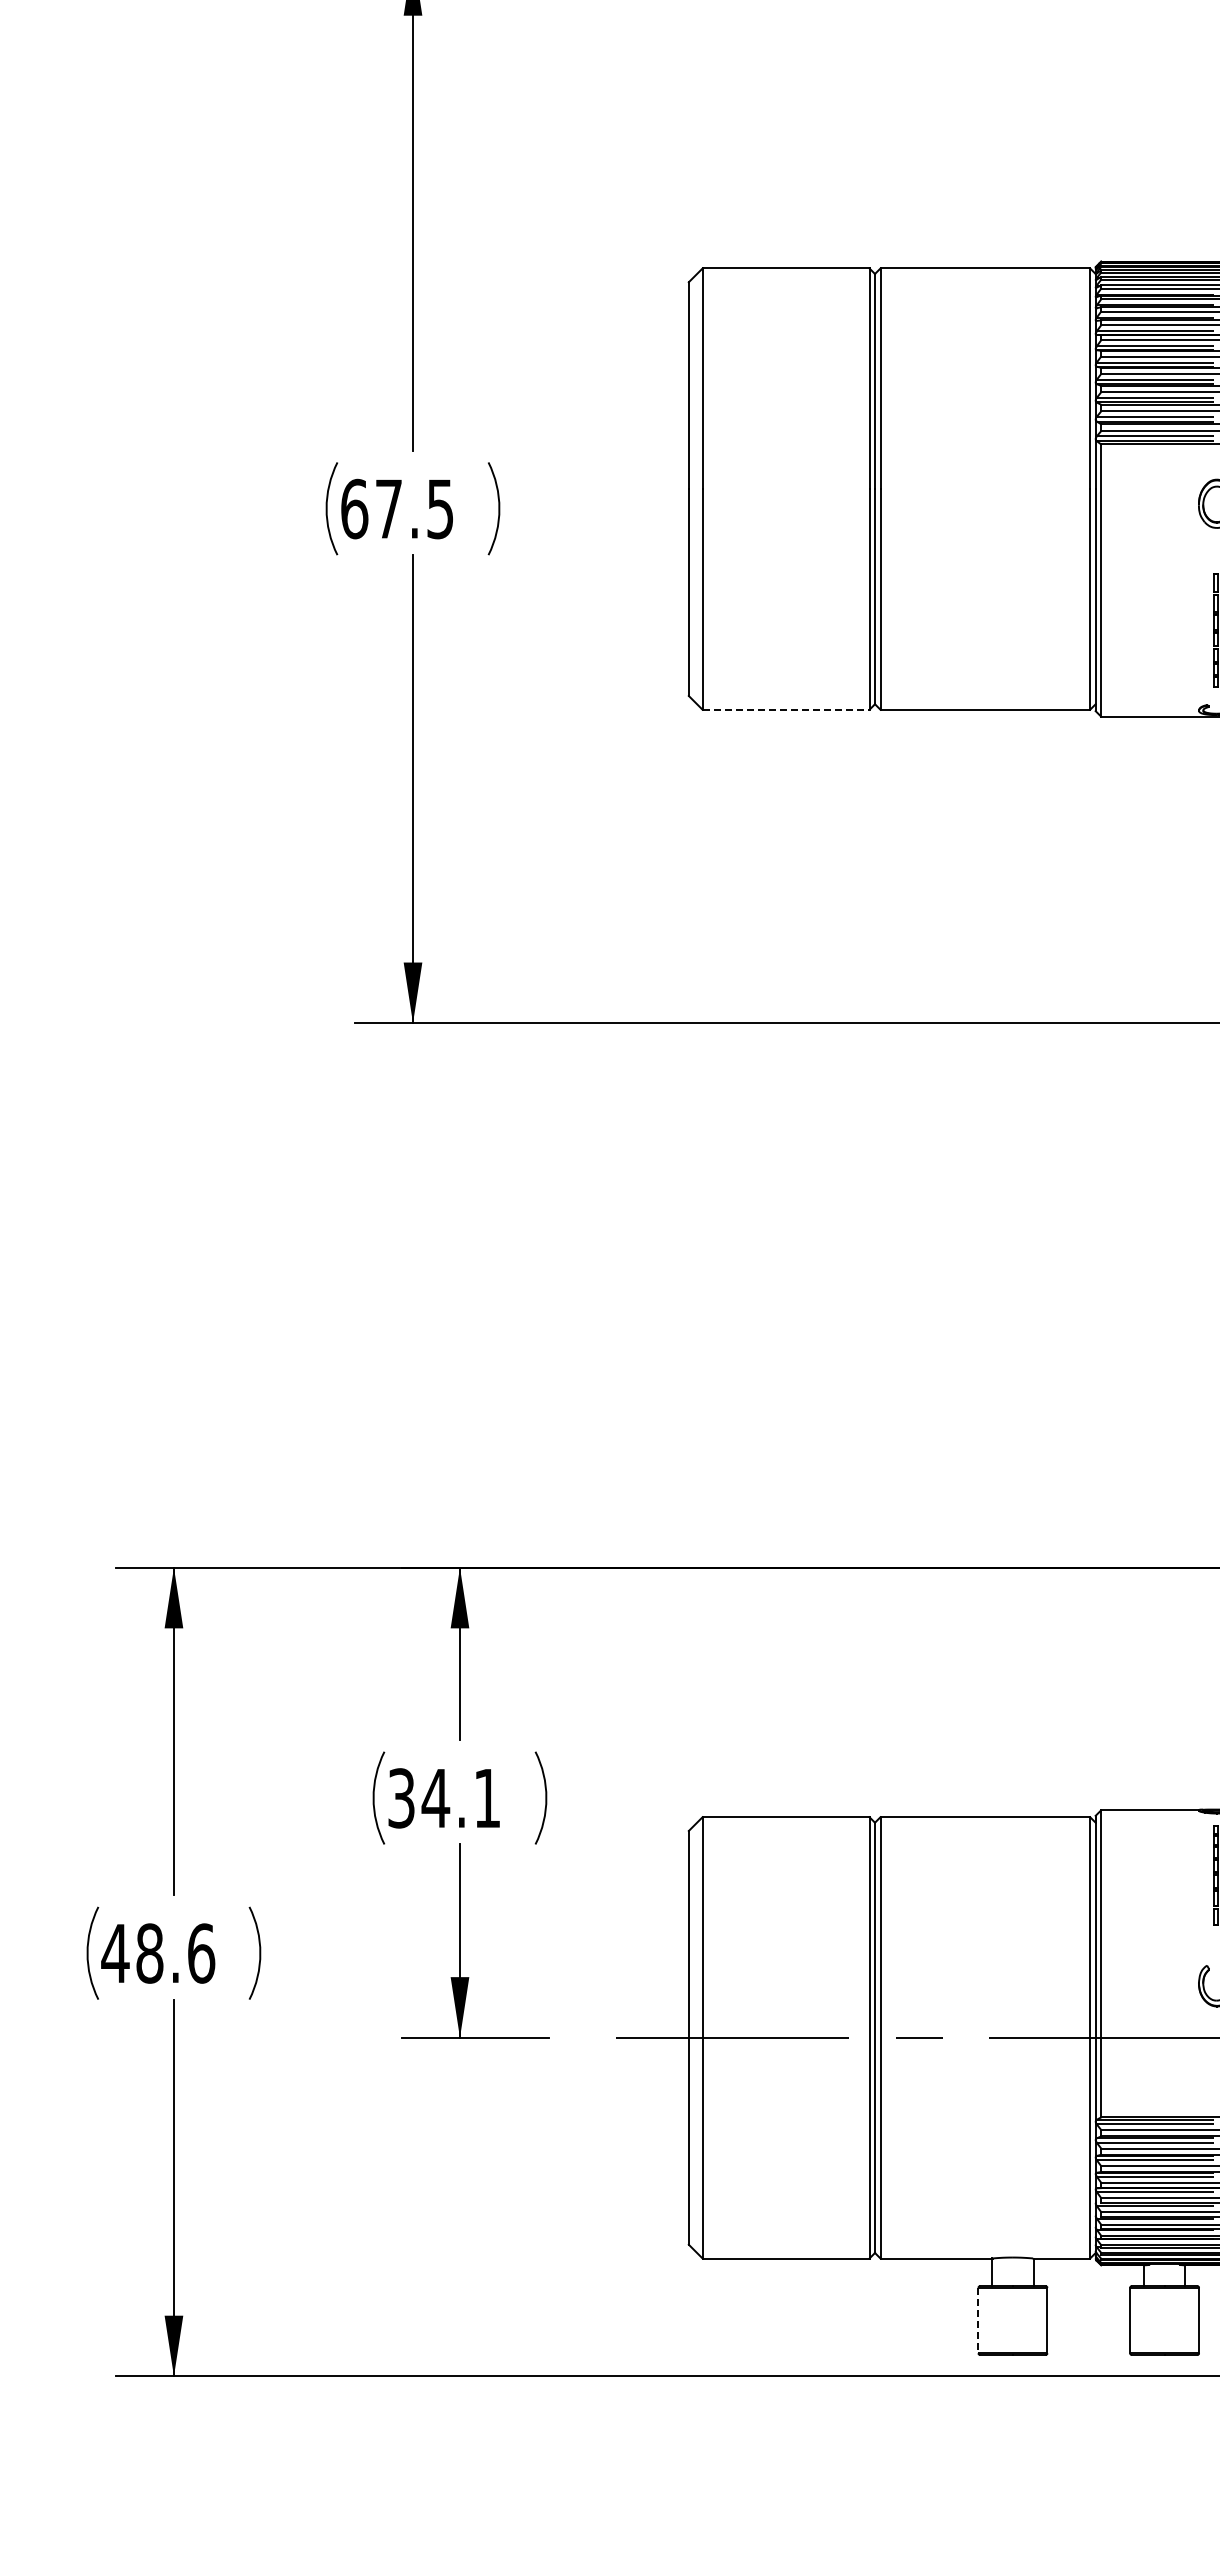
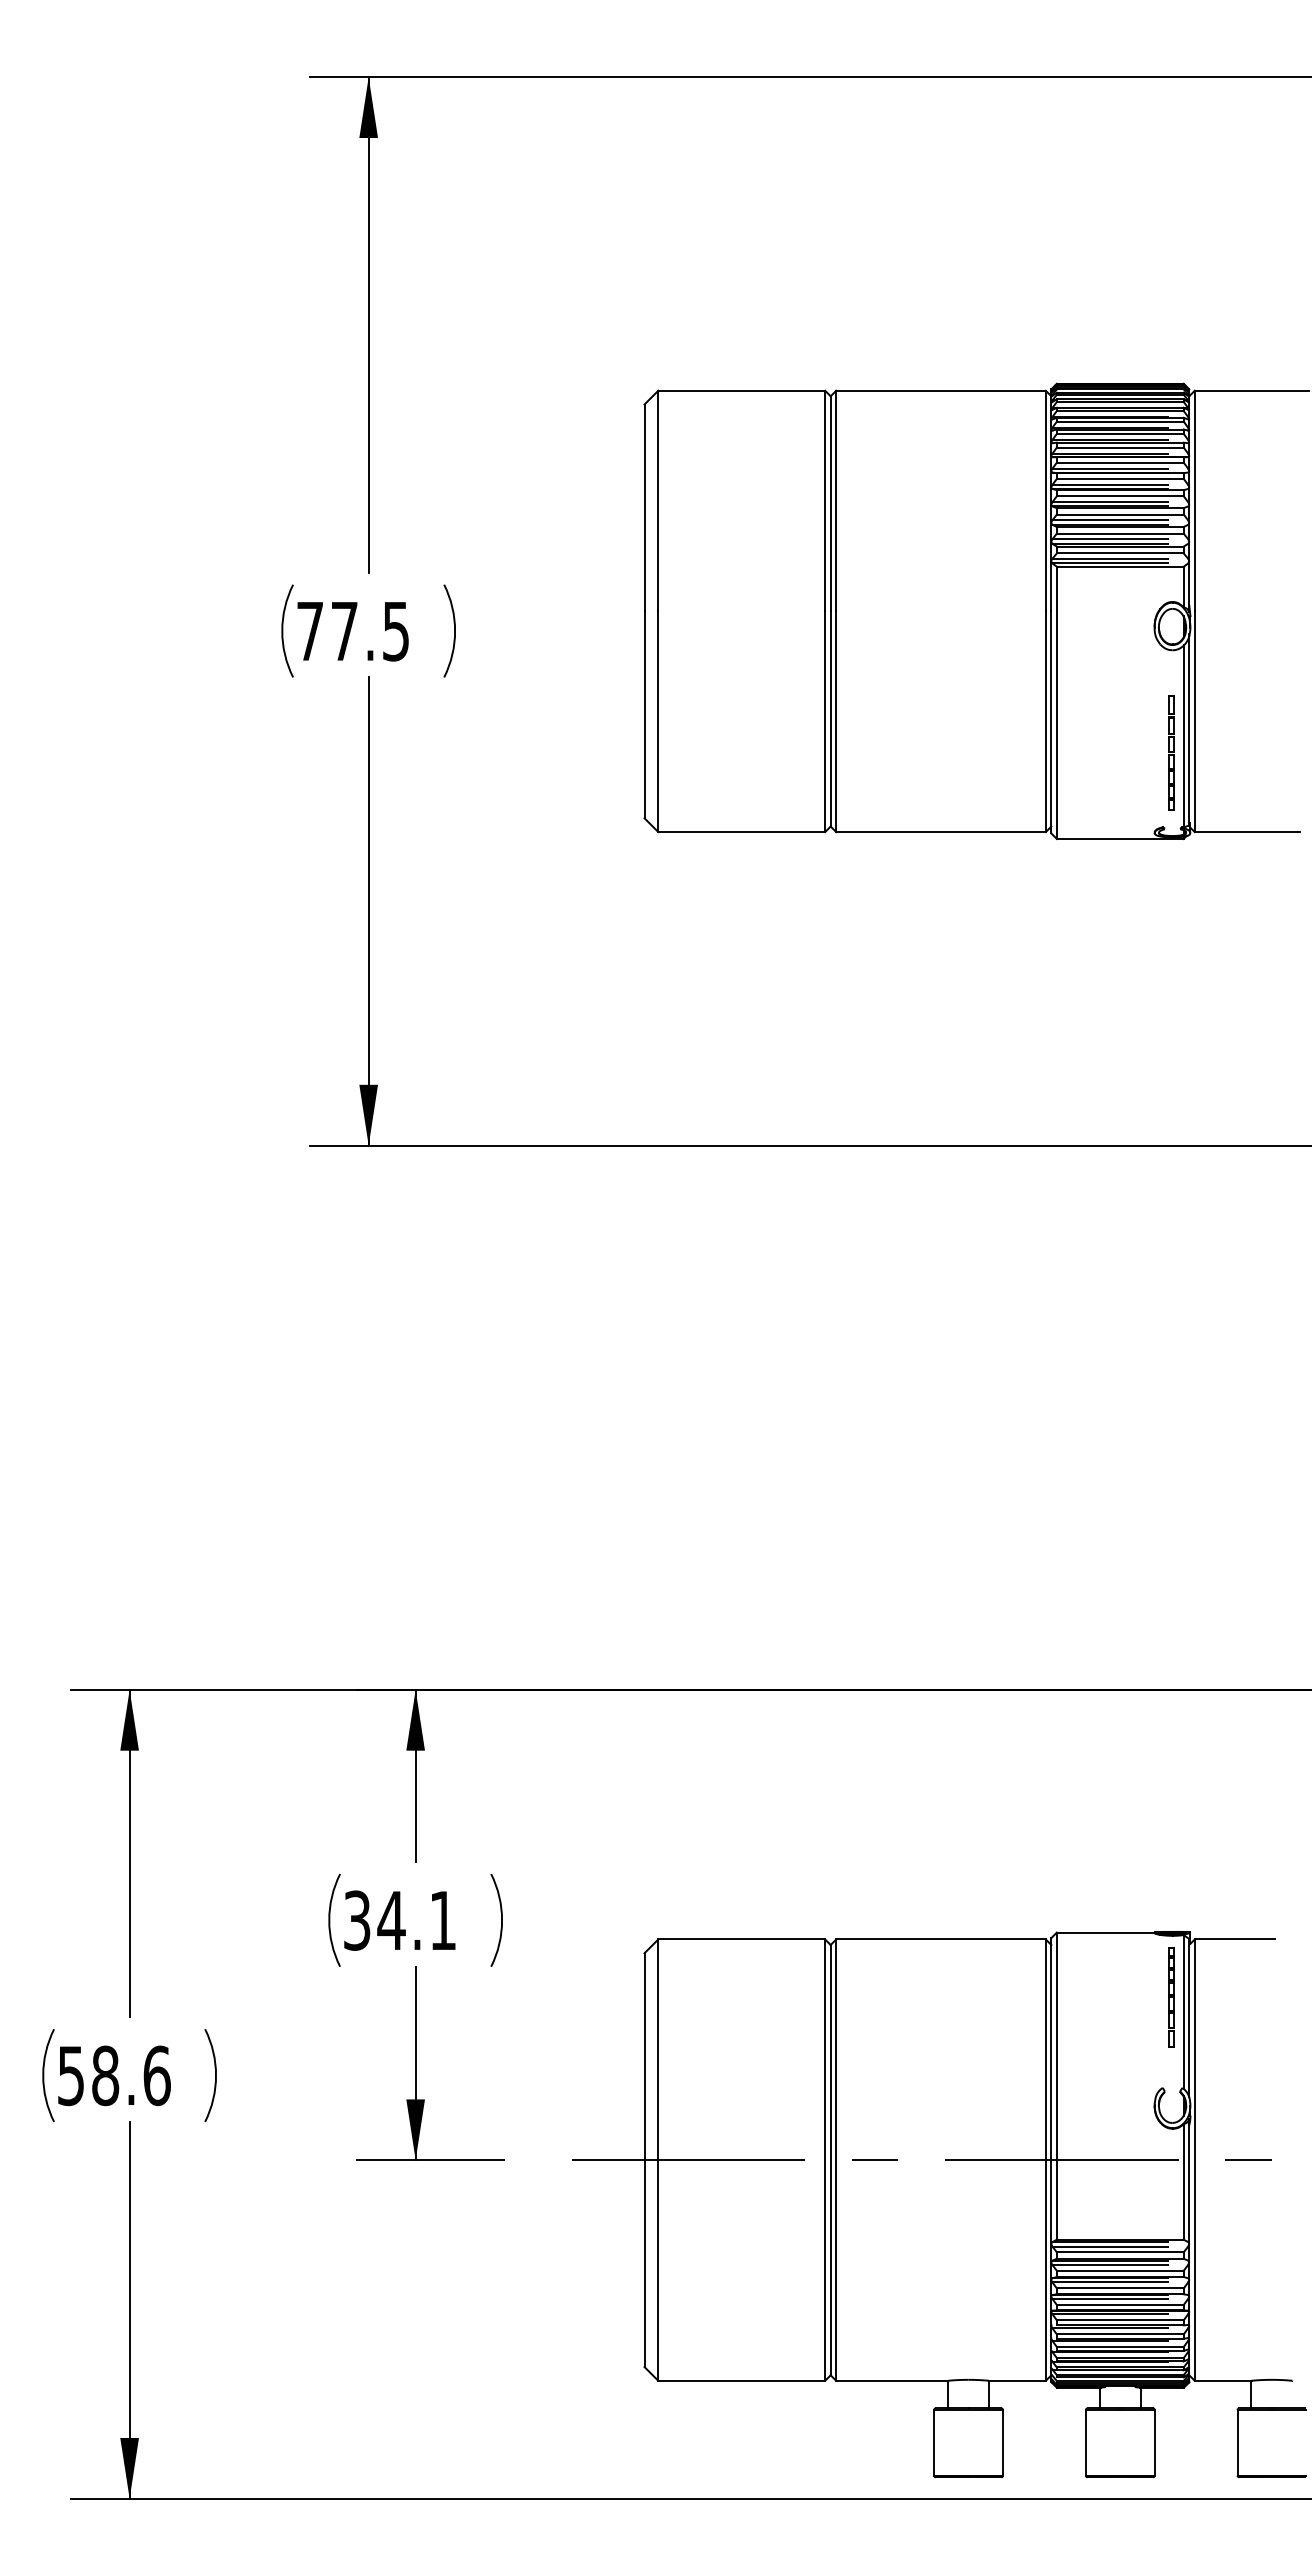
text: (354, 509) -> (310, 631), 67.5 -> 77.5
line: (786, 710) -> (742, 832), dashed -> solid
text: (114, 1954) -> (70, 2076), 48.6 -> 58.6
line: (978, 2320) -> (934, 2442), dashed -> solid

